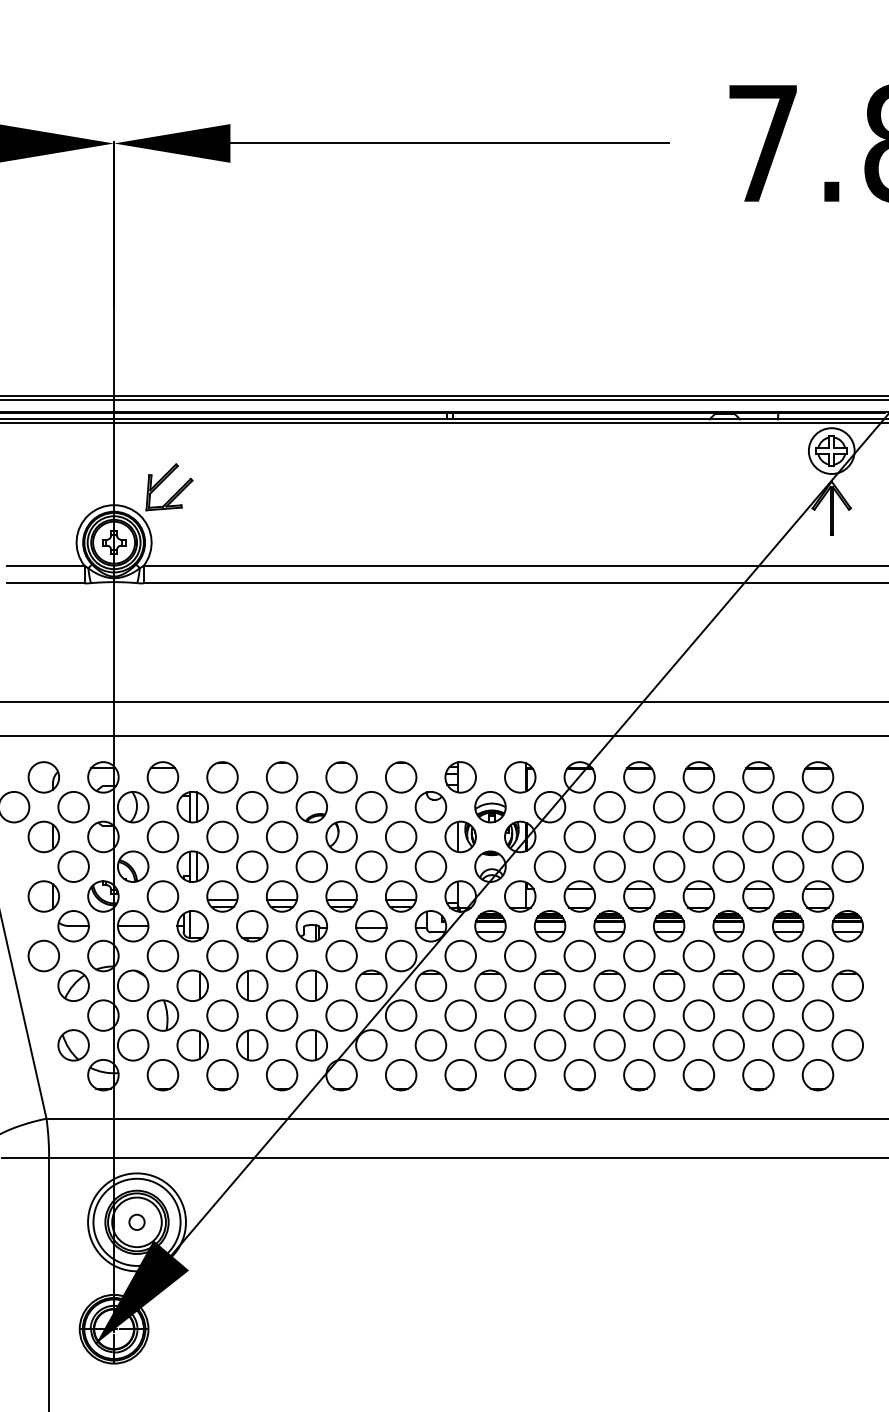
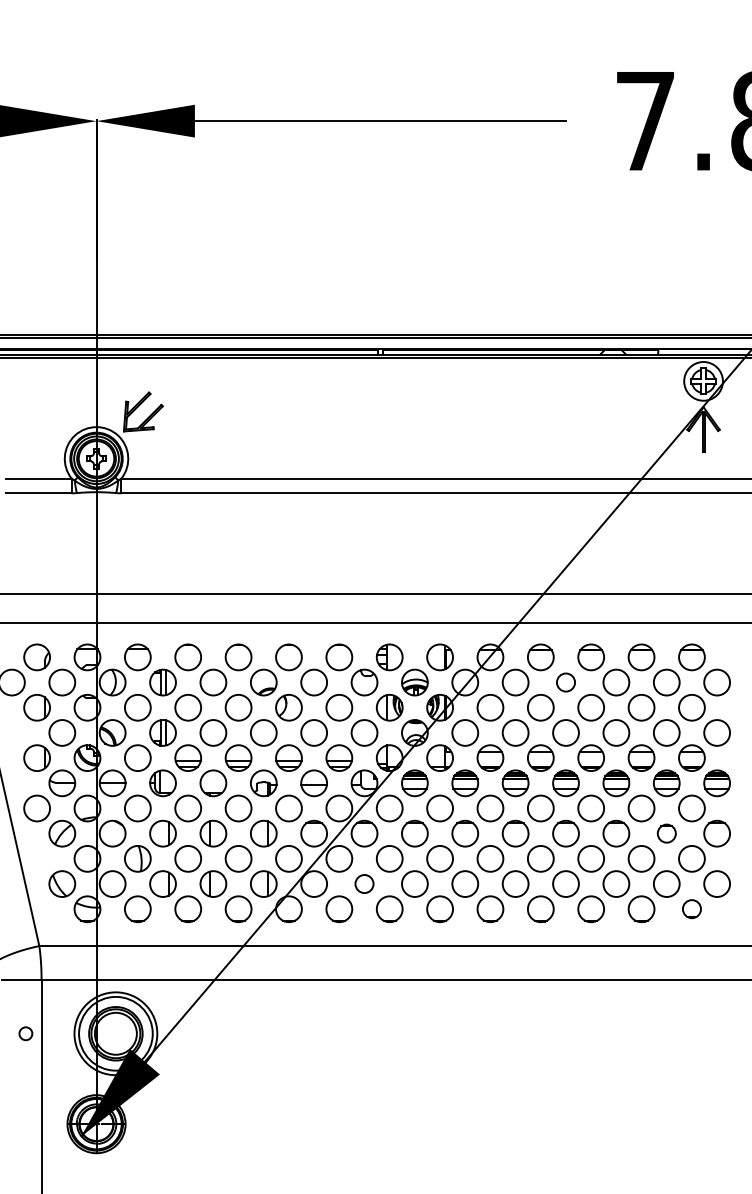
circle: (668, 807) -> (565, 682), size x0.7
part: (787, 985) -> (666, 833), size x0.7
circle: (430, 1044) -> (364, 883), size x0.7
circle: (817, 1074) -> (691, 908), size x0.7
circle: (136, 1222) -> (25, 1033), moved

